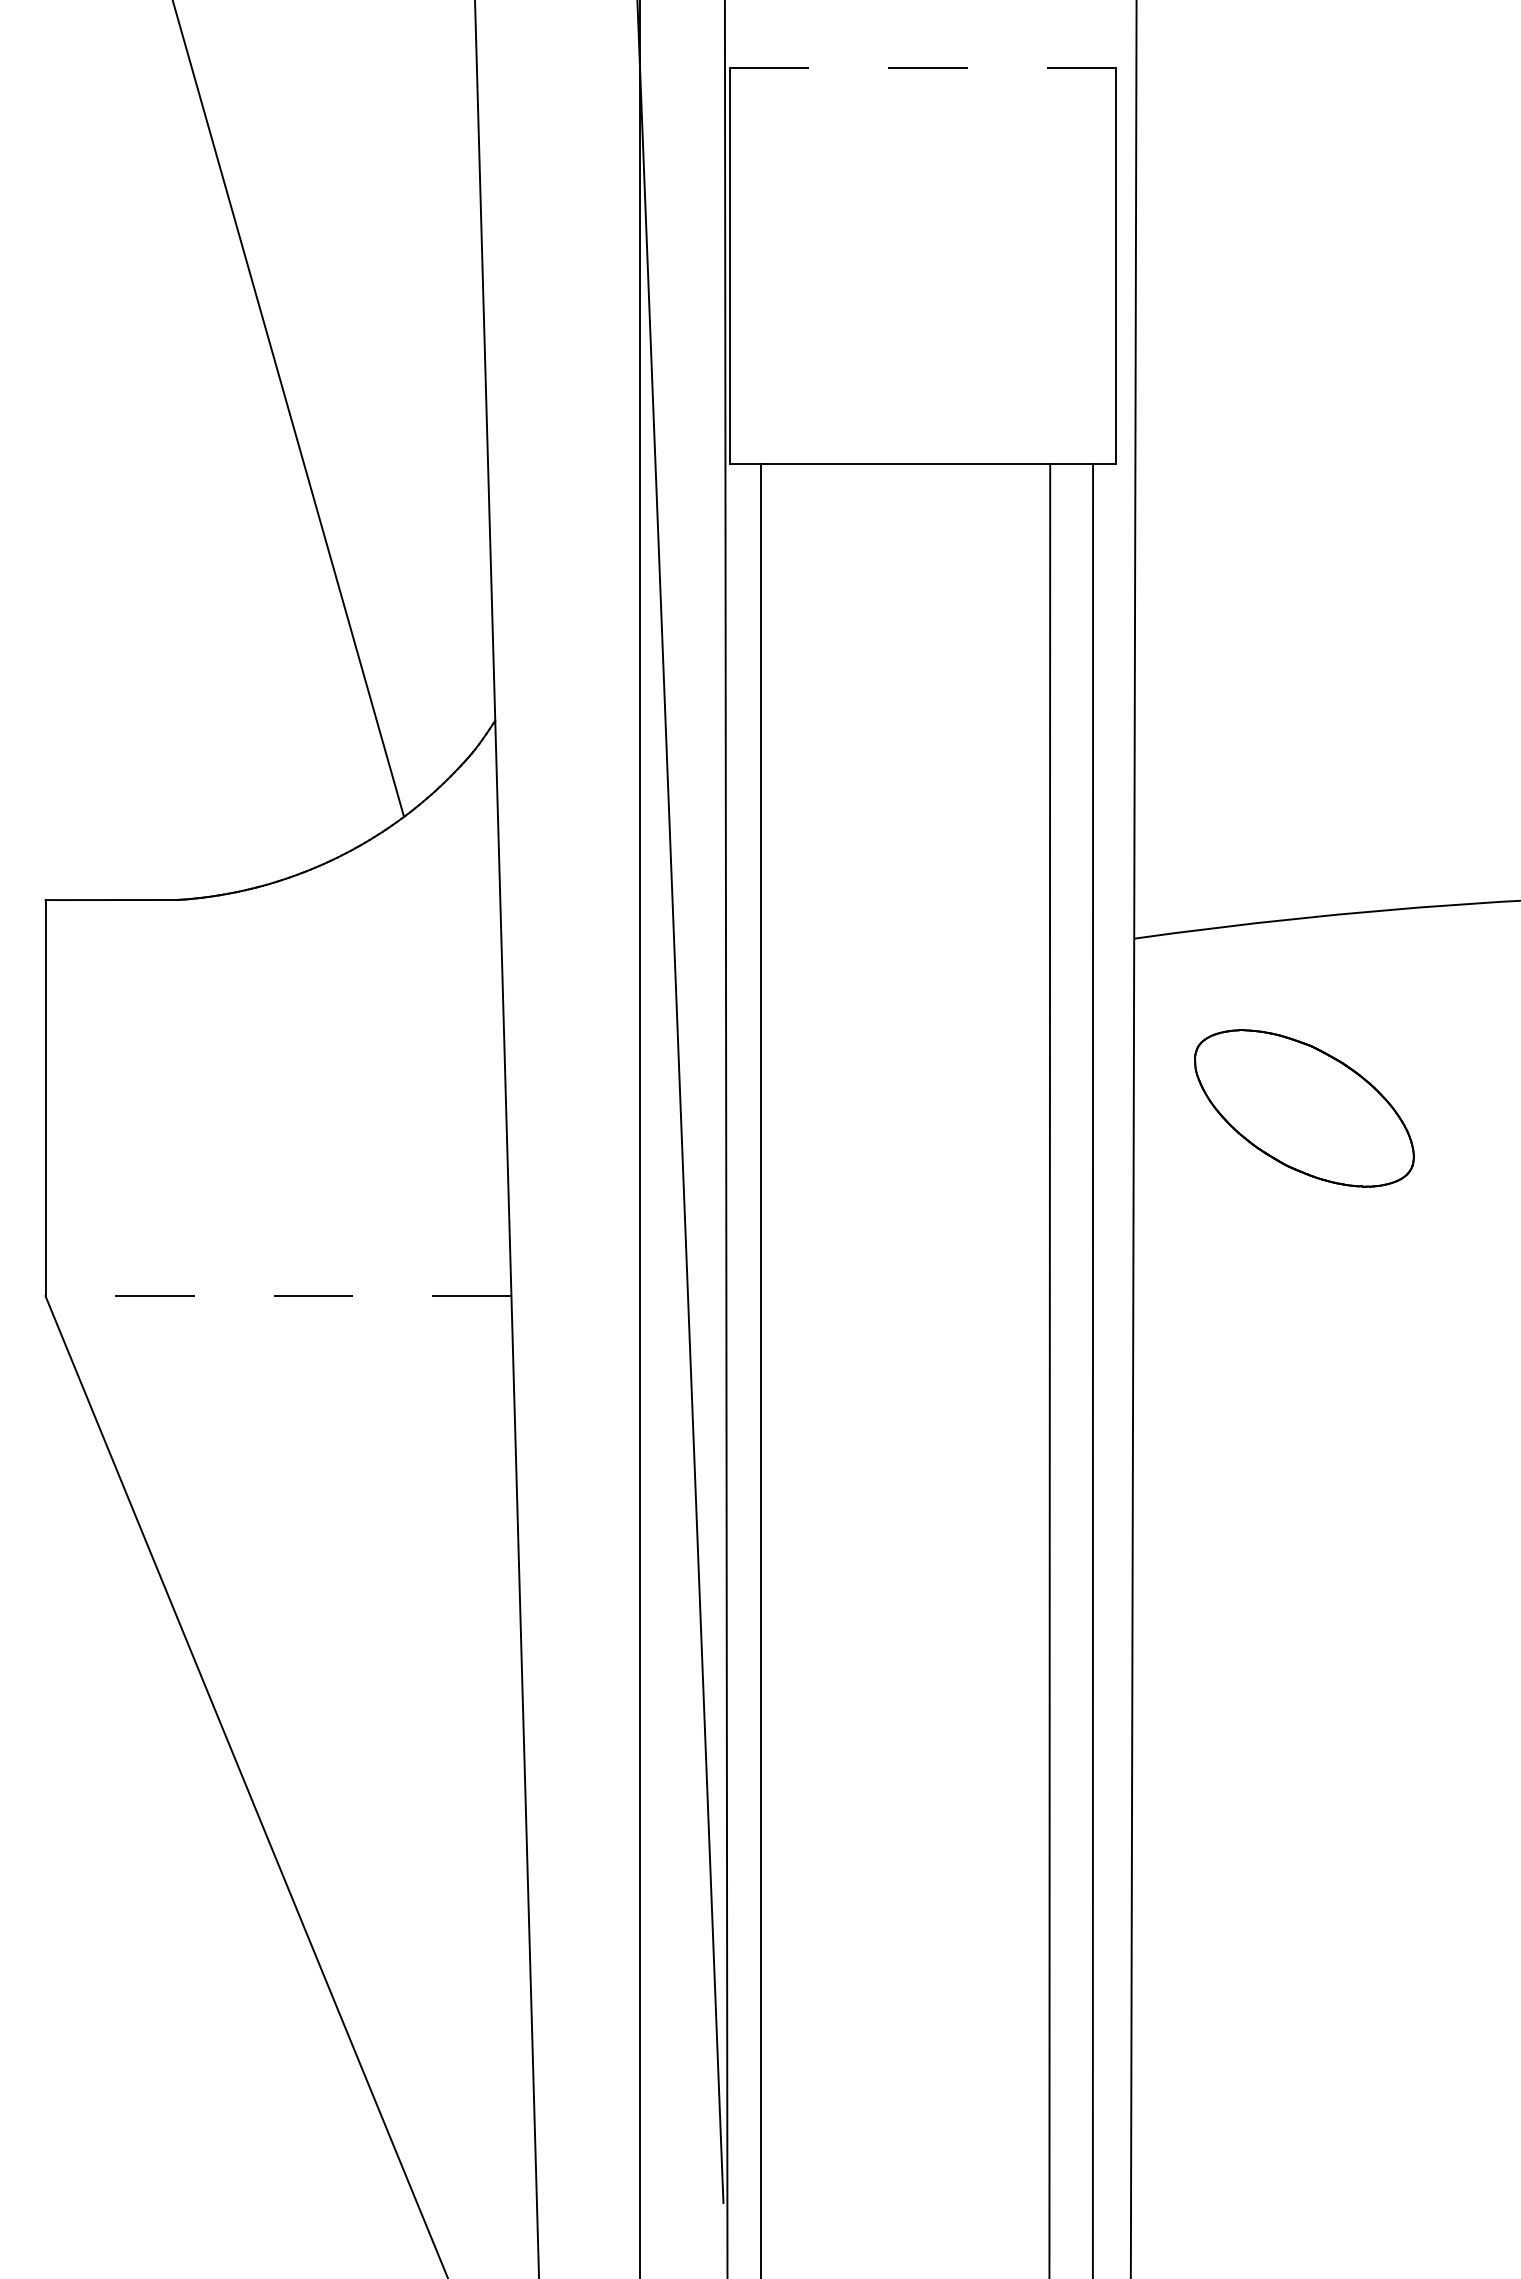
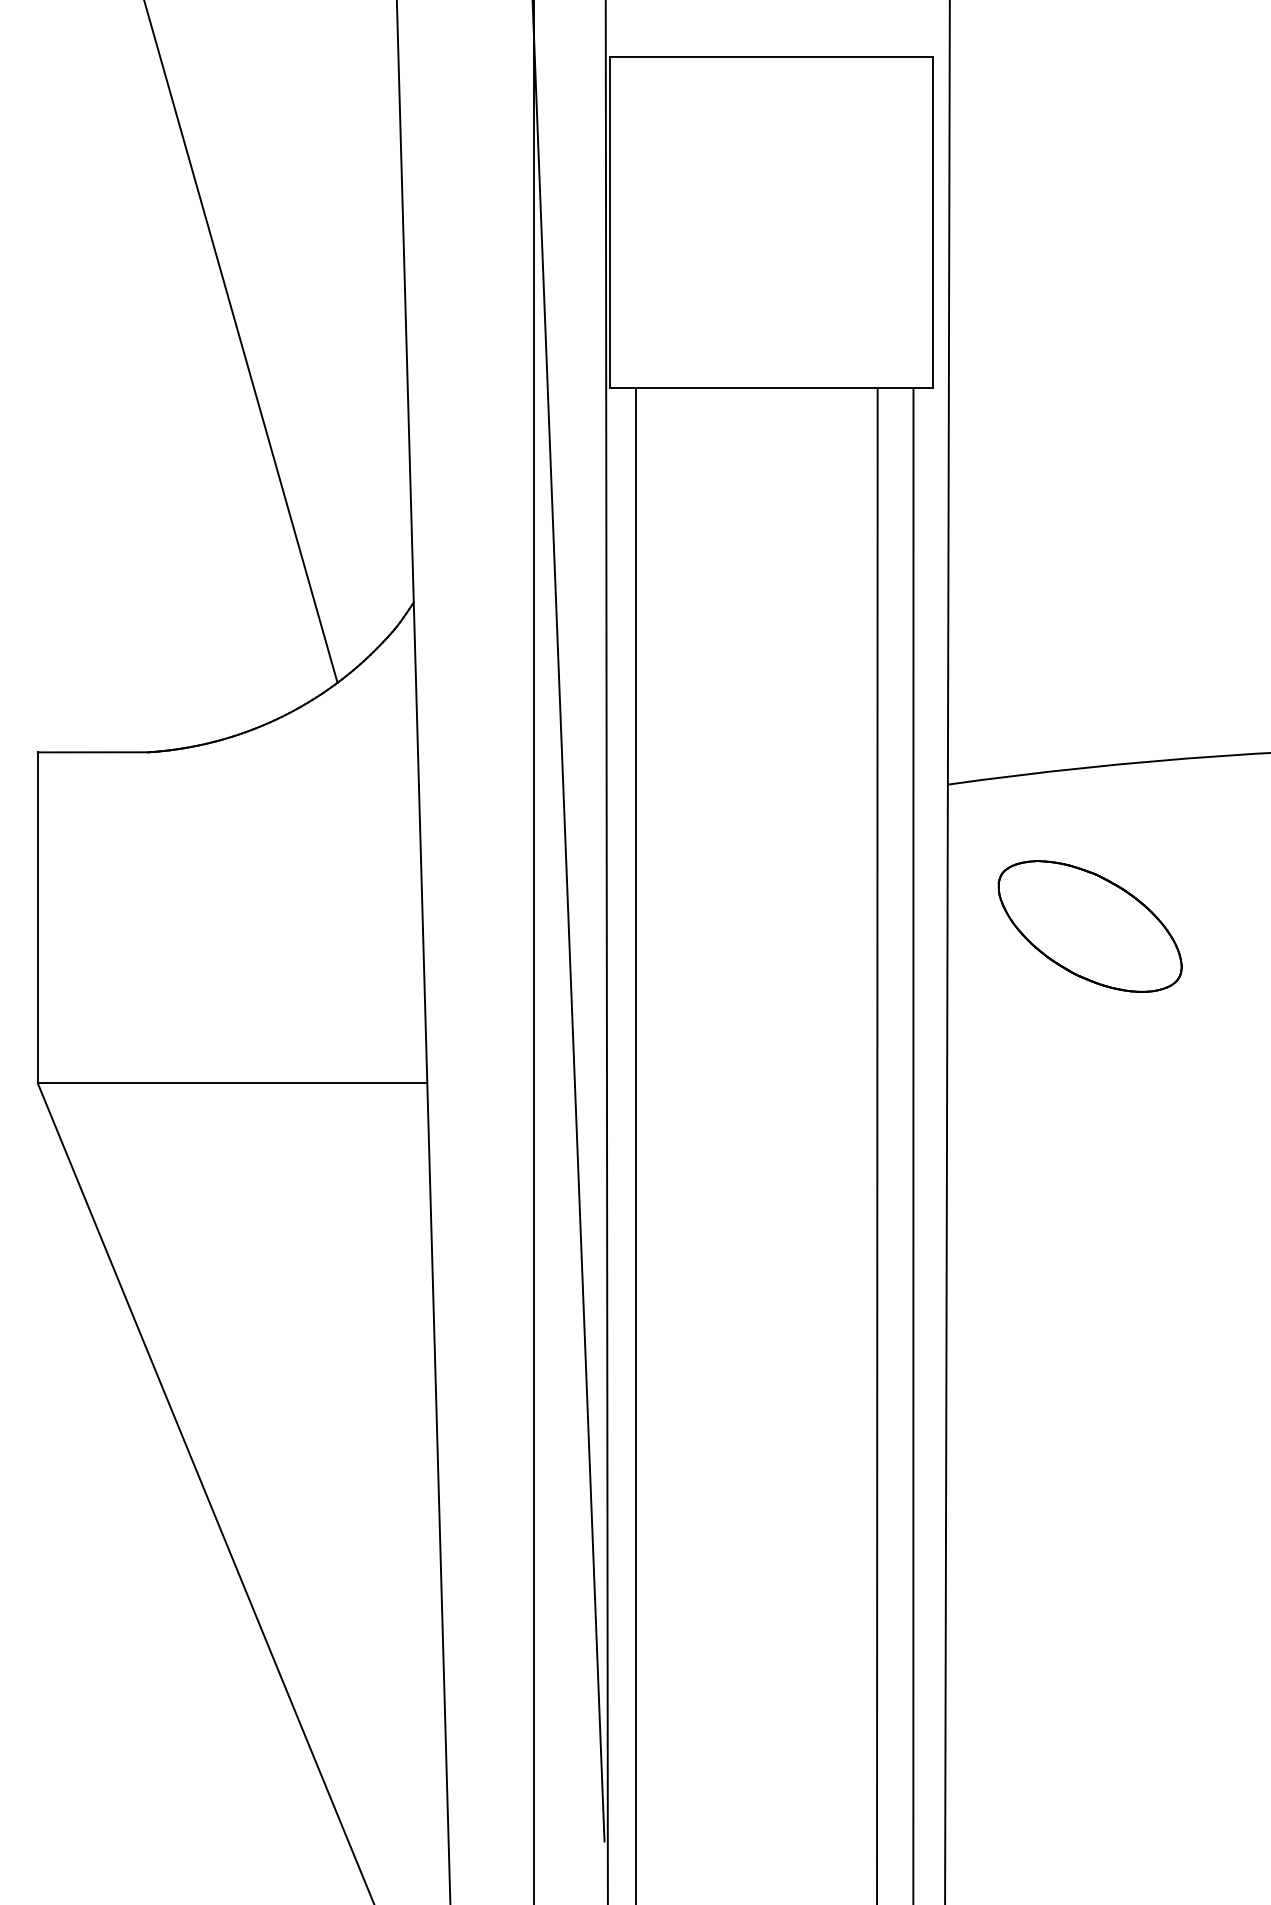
line: (923, 68) -> (771, 57), dashed -> solid
line: (278, 1296) -> (232, 1083), dashed -> solid

